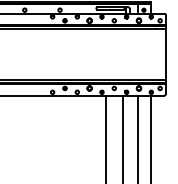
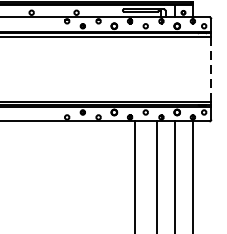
line: (165, 54) -> (210, 69), solid -> dashed

